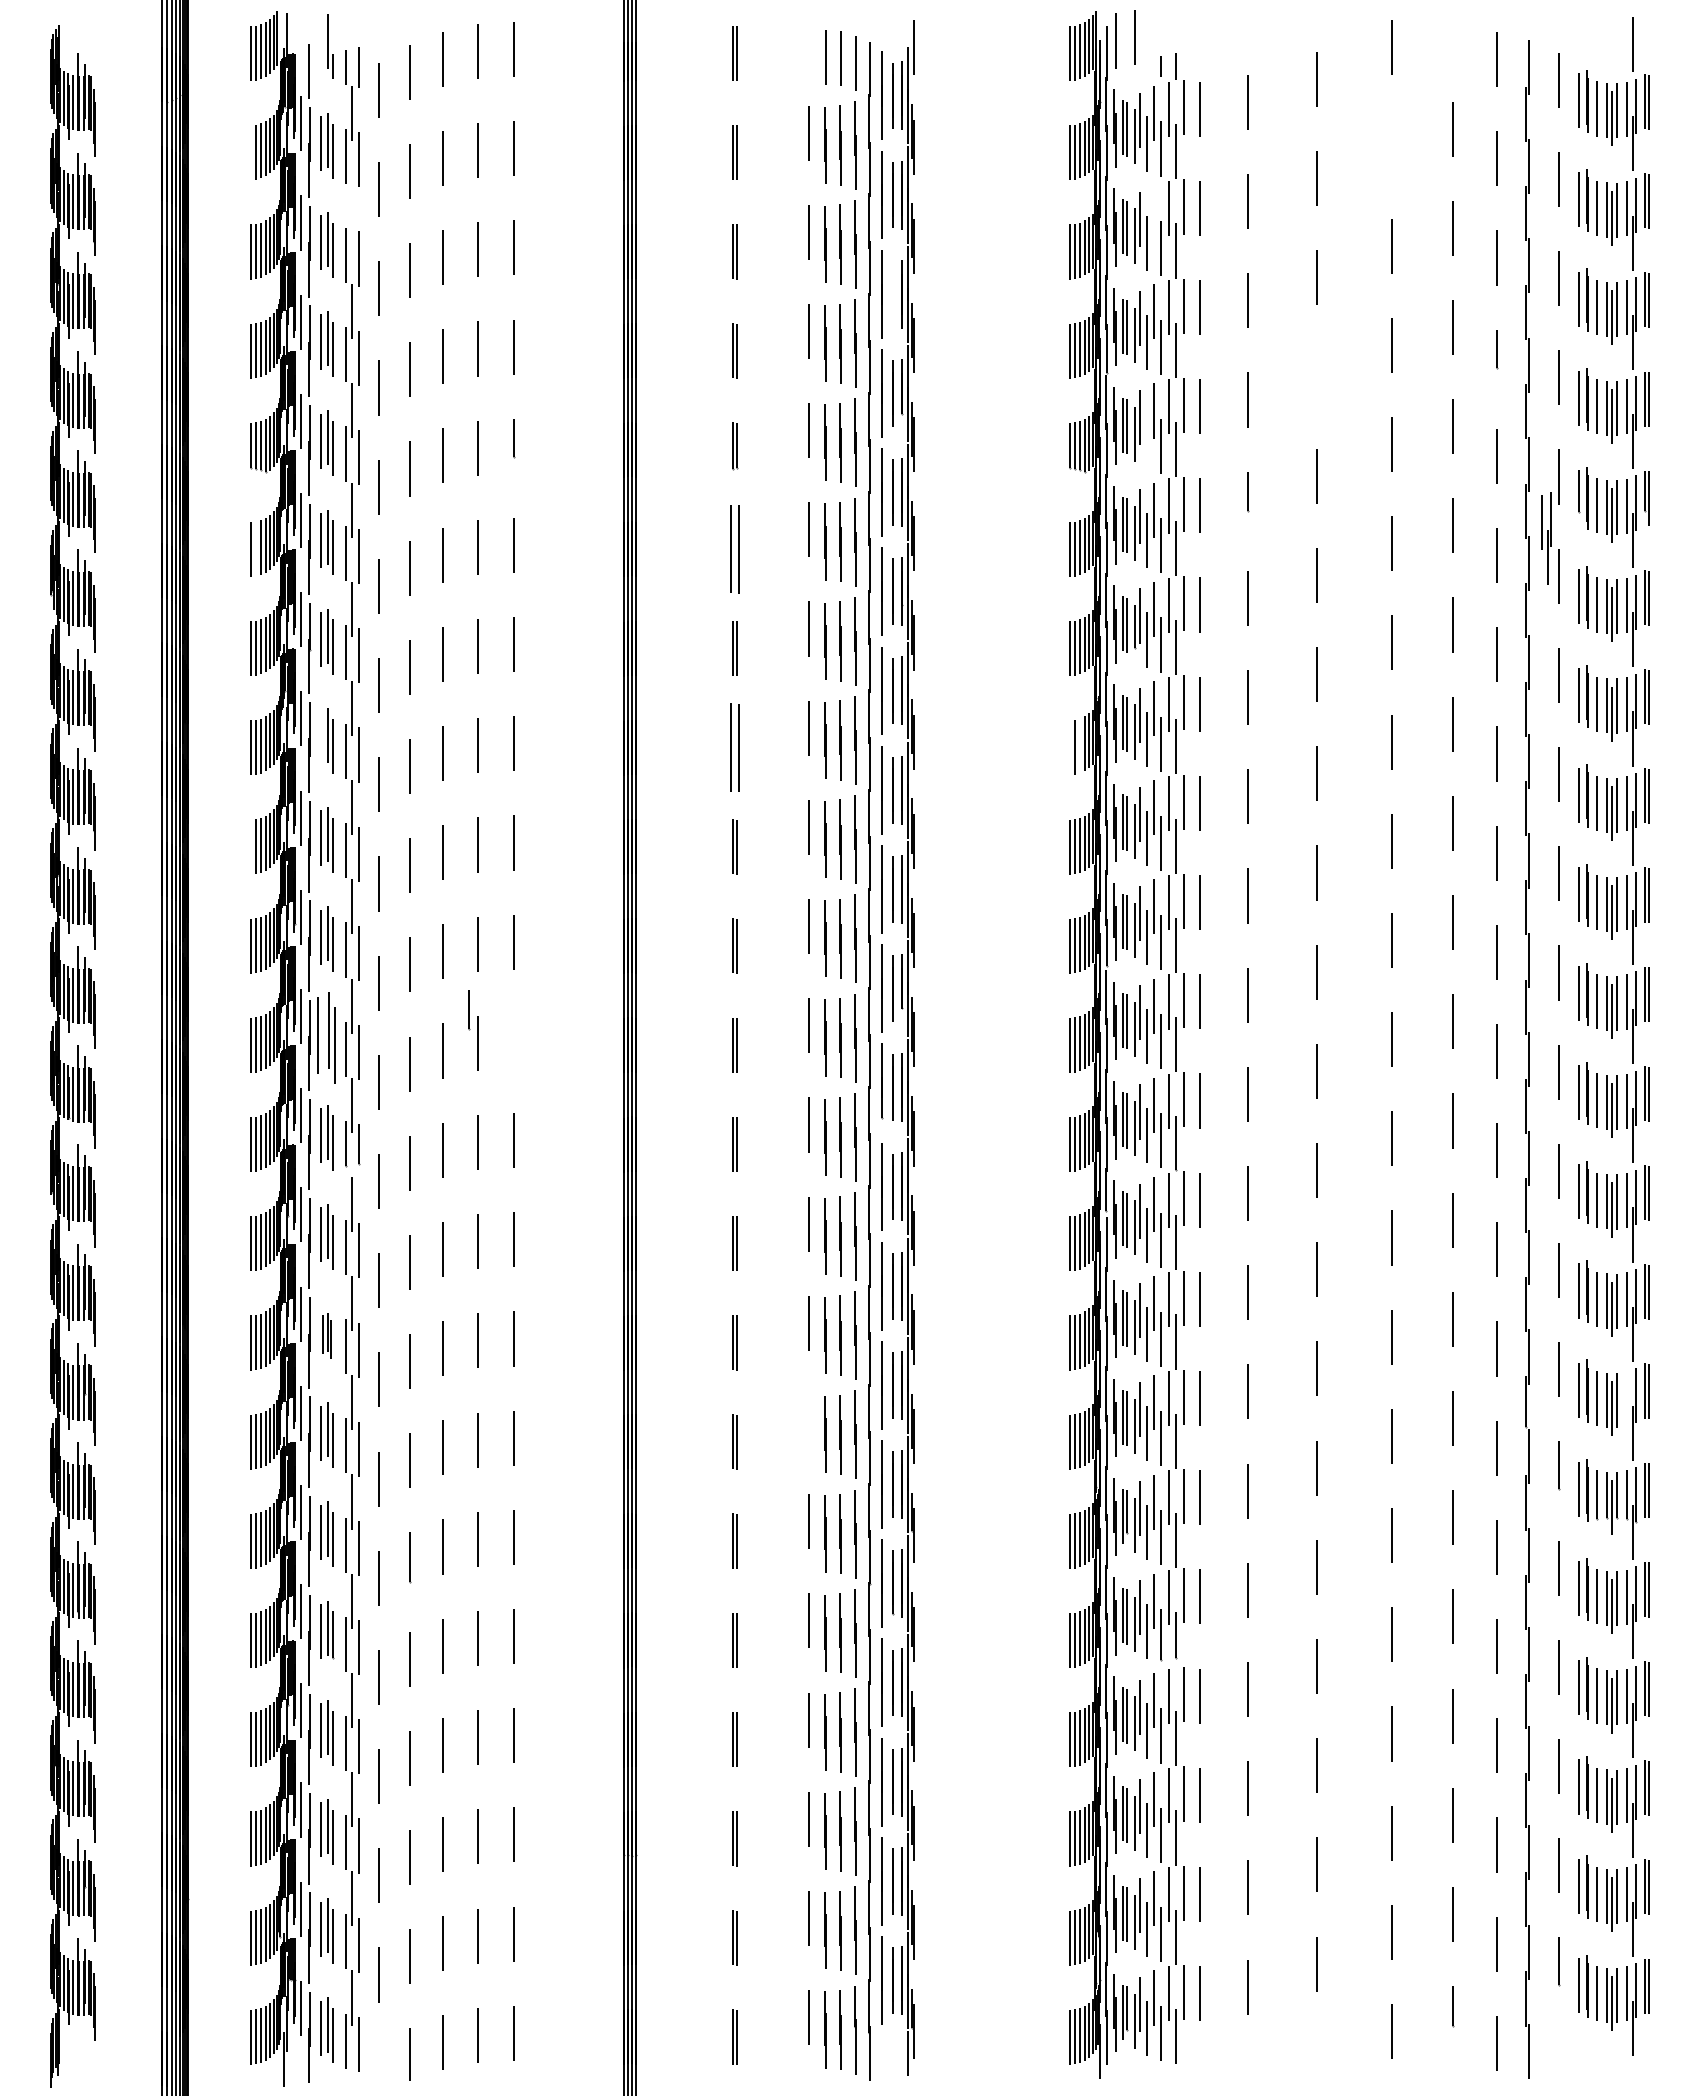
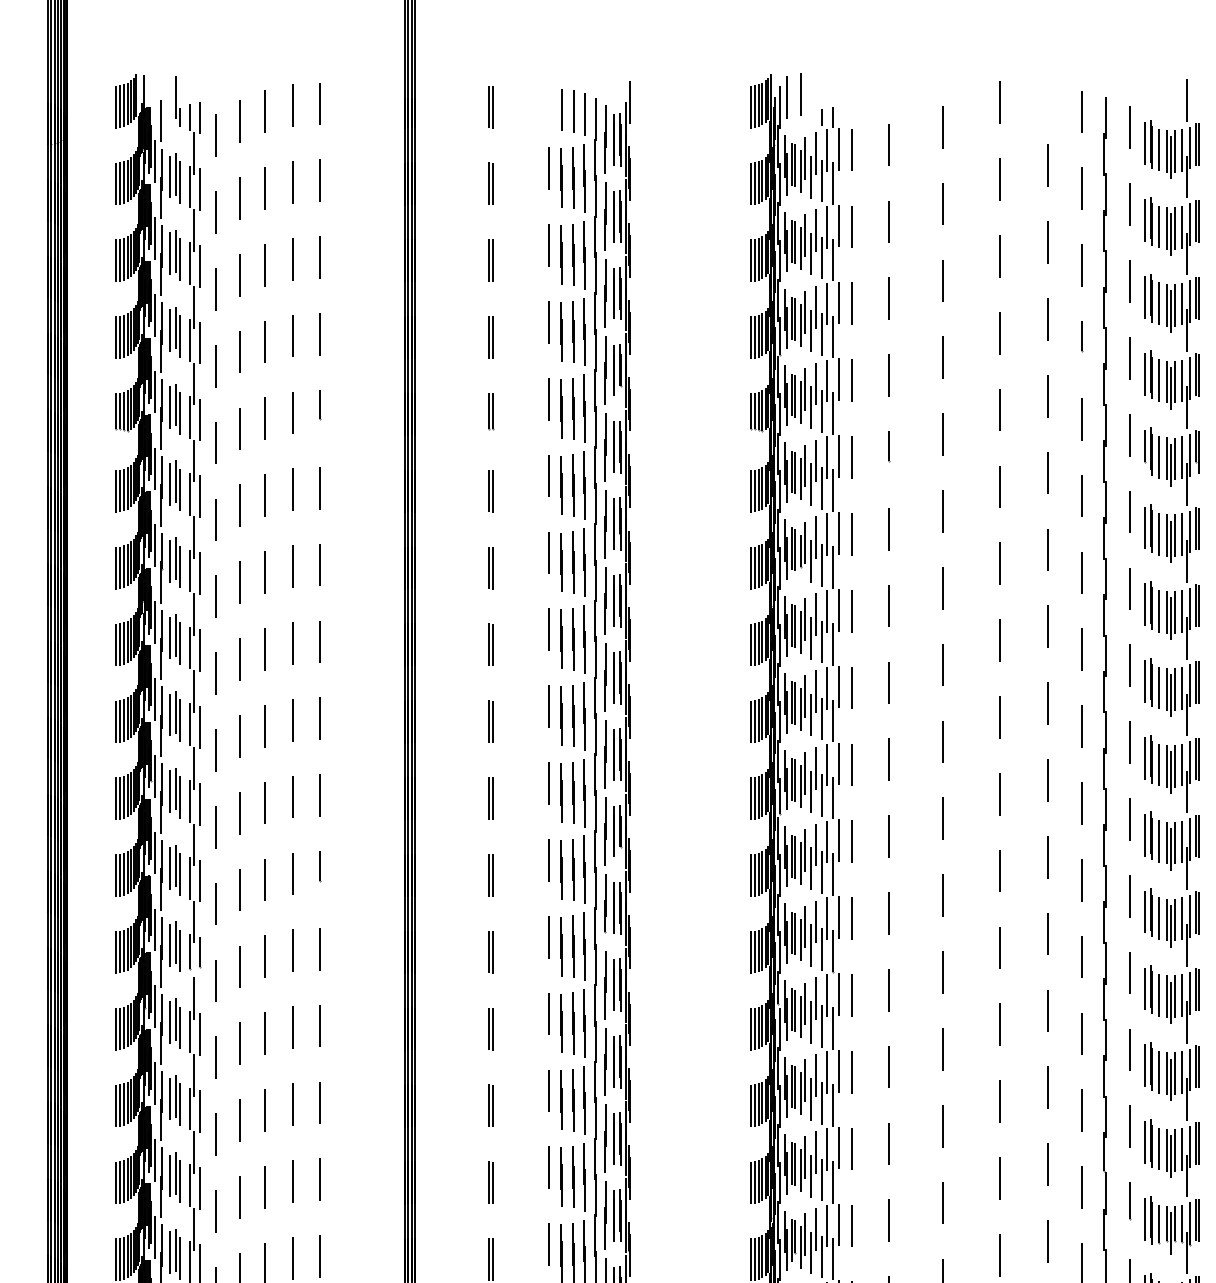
line: (1391, 146) -> (999, 179), added
line: (250, 152) -> (116, 183), added
line: (351, 212) -> (194, 230), added
line: (1153, 212) -> (815, 230), added
line: (892, 294) -> (613, 293), added
line: (1317, 376) -> (942, 357), added
line: (1147, 441) -> (810, 407), added
part: (1546, 538) -> (1120, 482), removed
line: (255, 548) -> (119, 490), added
part: (734, 549) -> (490, 491), size x0.62
line: (320, 738) -> (170, 637), added
line: (1079, 745) -> (758, 643), added
part: (734, 747) -> (490, 644), size x0.62
line: (1069, 747) -> (750, 644), added
line: (250, 846) -> (116, 721), added
line: (469, 1010) -> (320, 867), moved
part: (326, 1038) -> (174, 870), size x0.71
part: (326, 1335) -> (174, 1100), size x1.43
line: (1626, 1398) -> (1182, 1149), added
line: (809, 1422) -> (549, 1167), added

